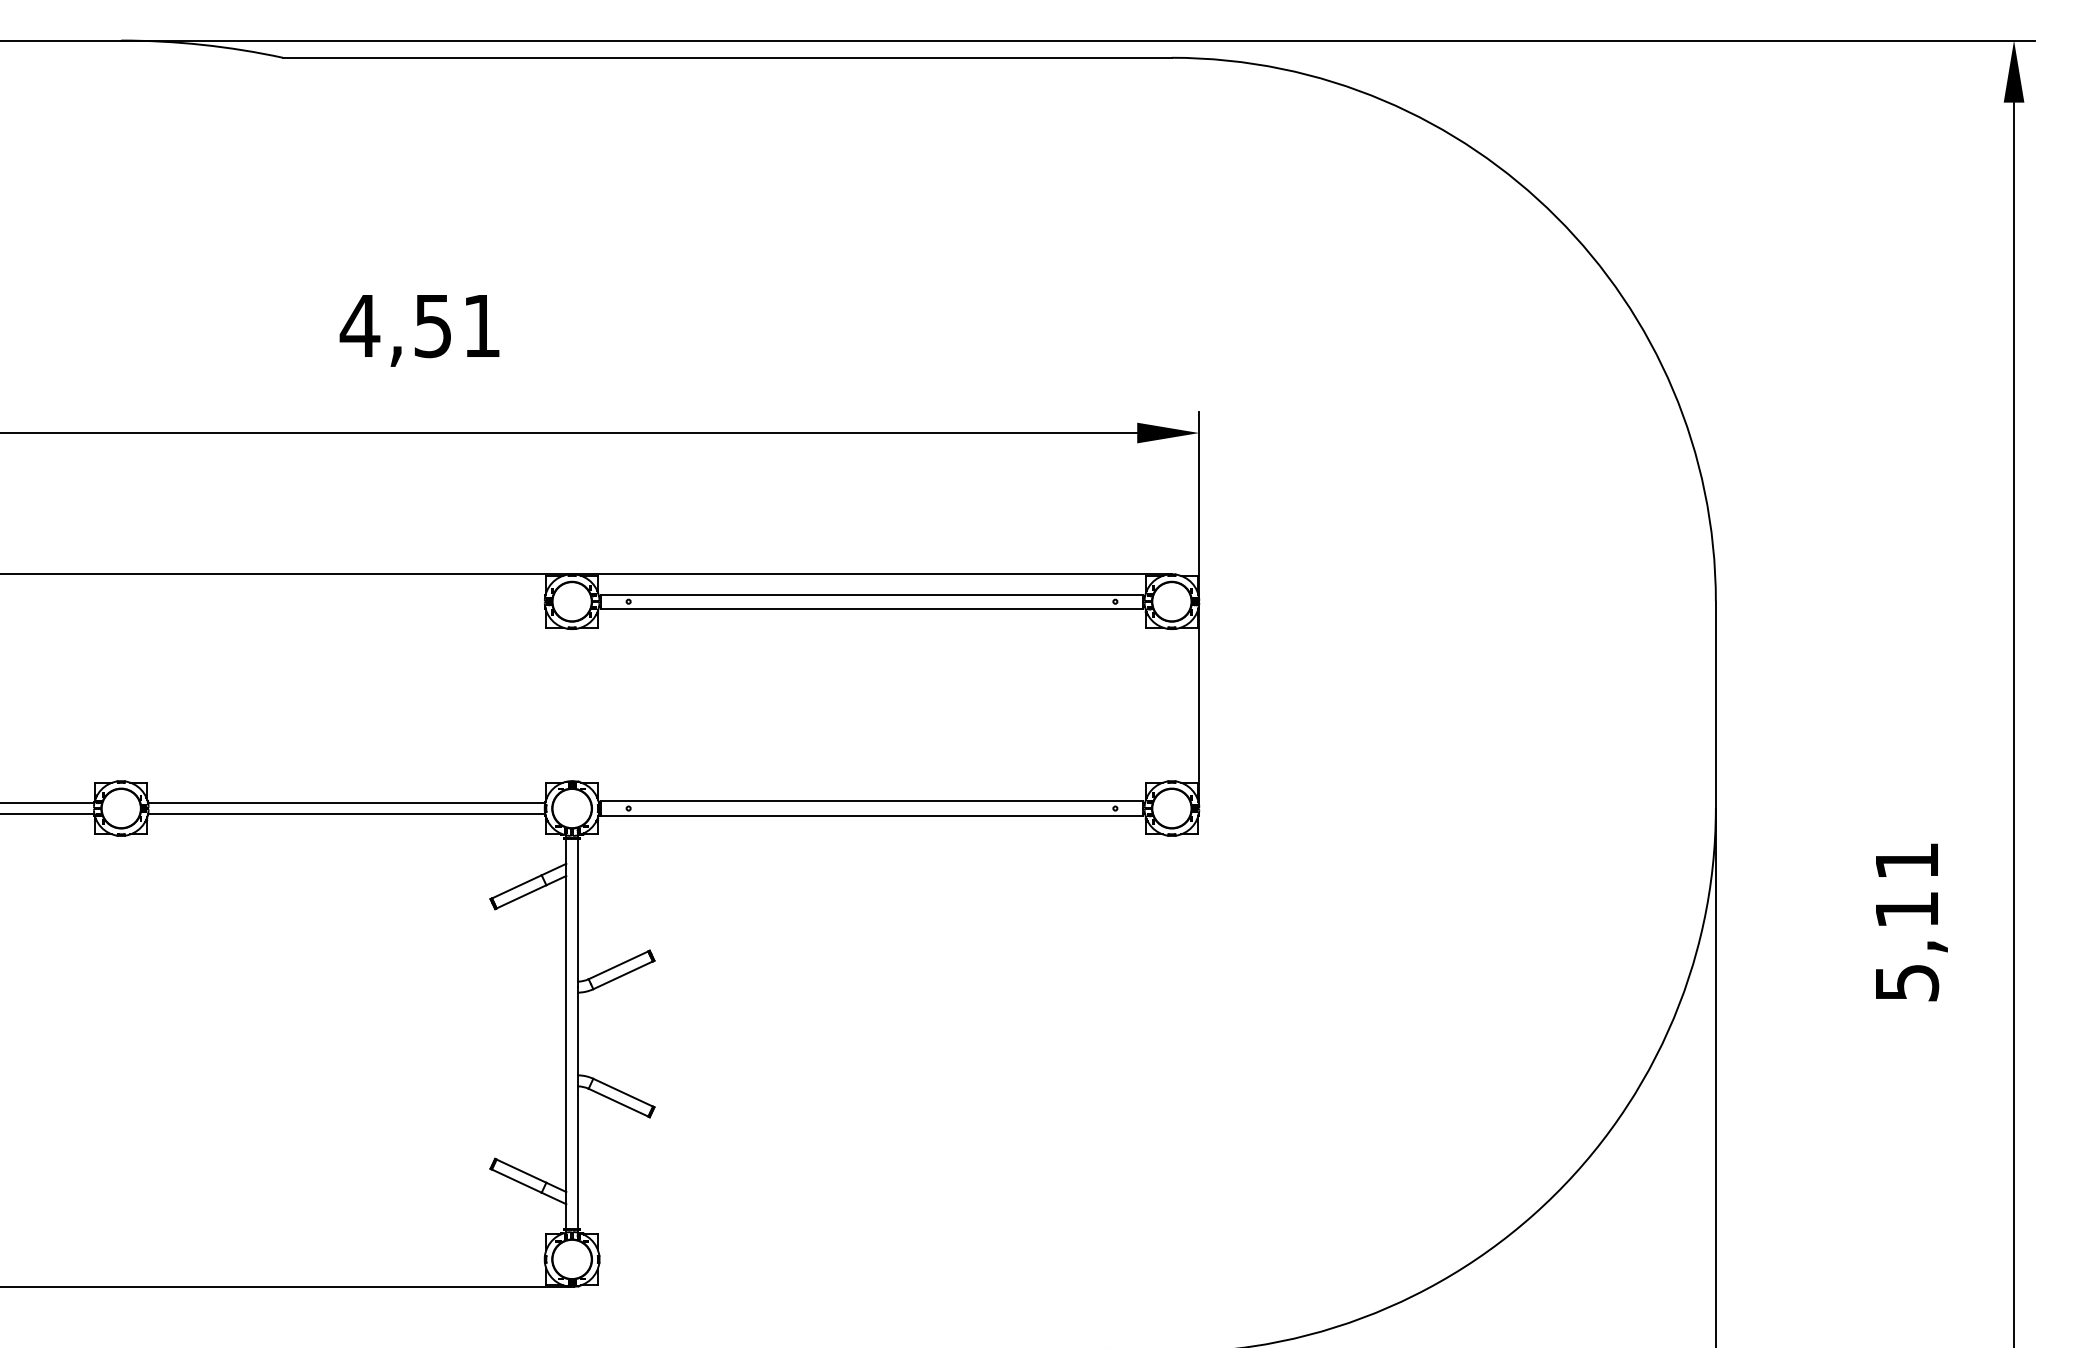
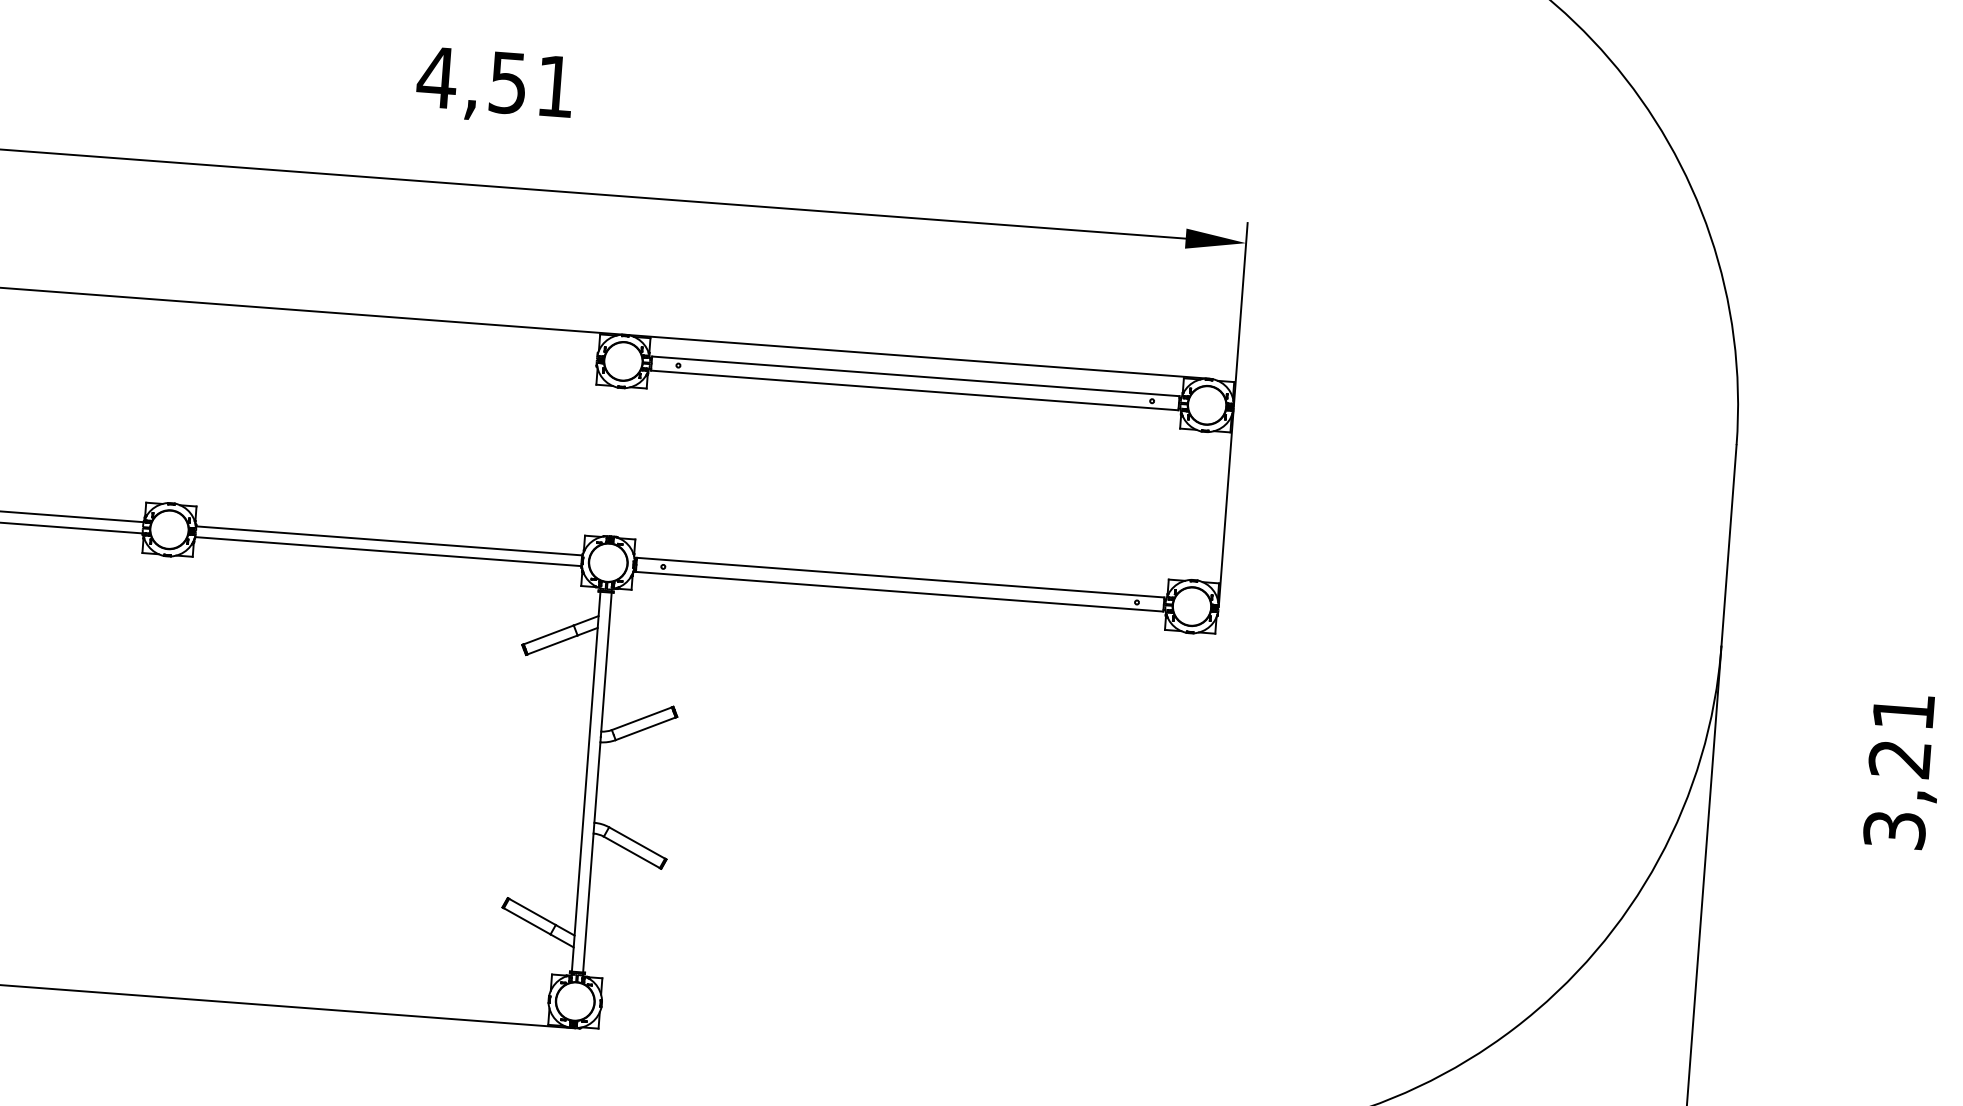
text: (1906, 946) -> (1896, 794), 5,11 -> 3,21

